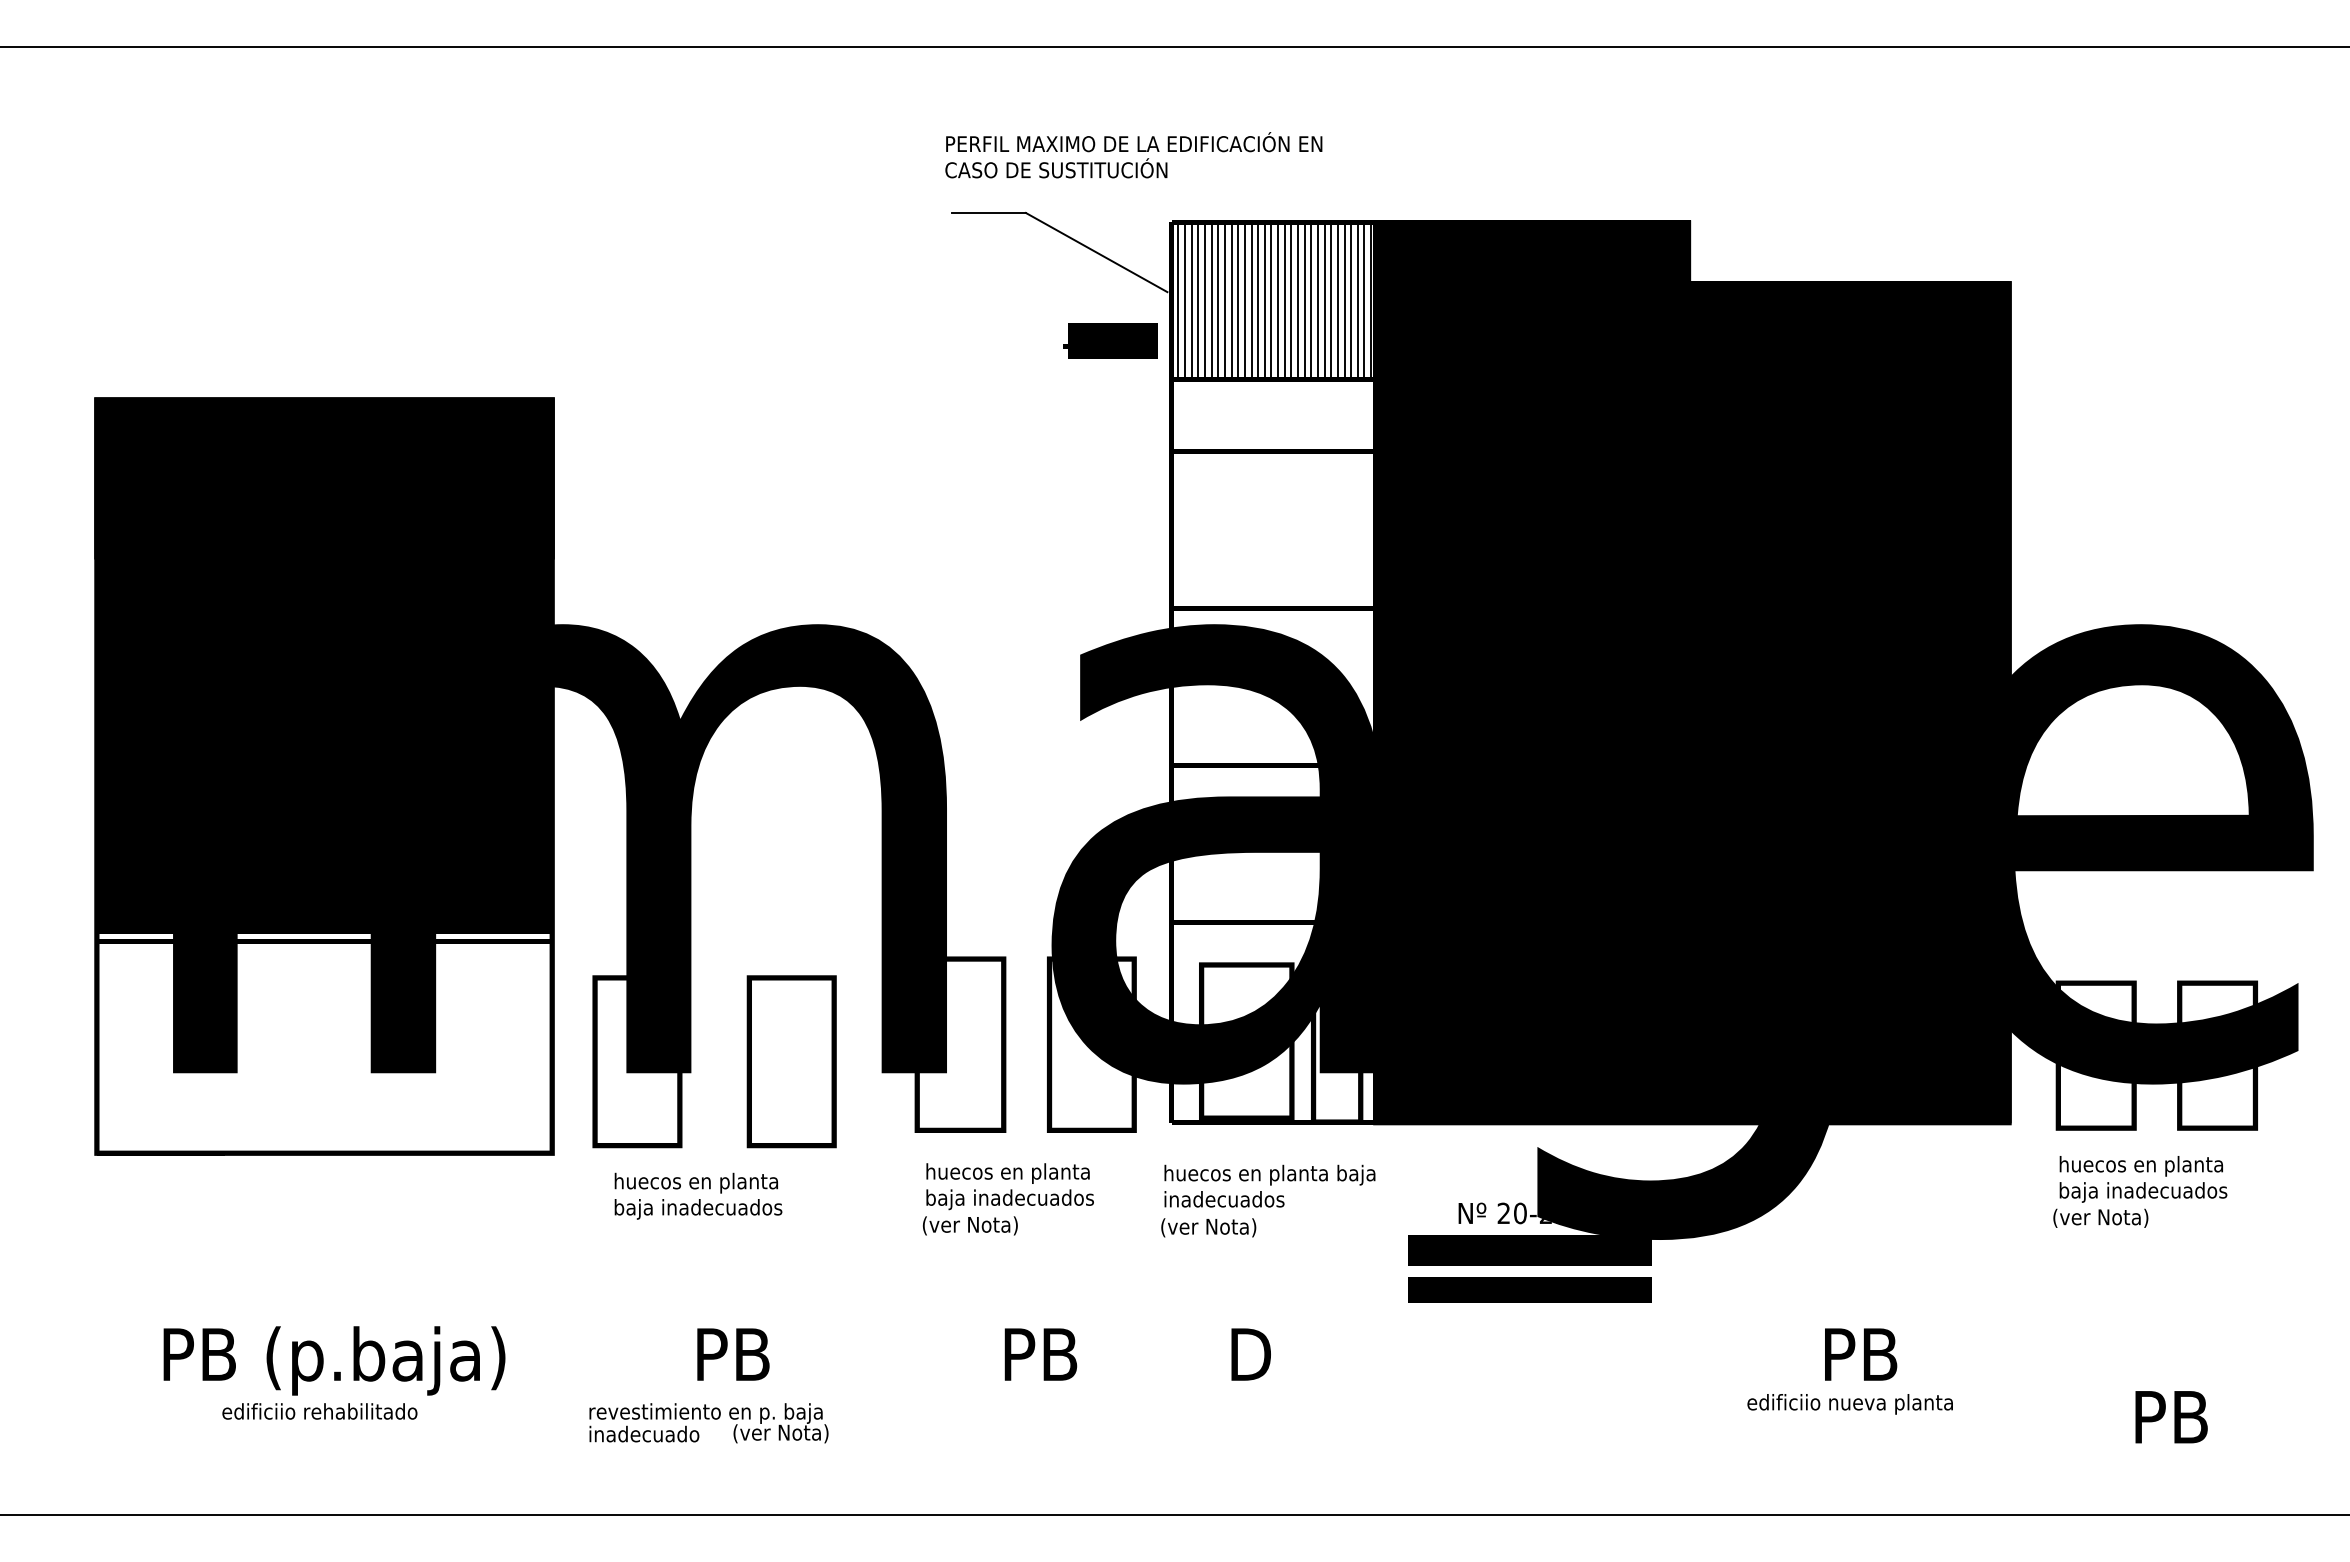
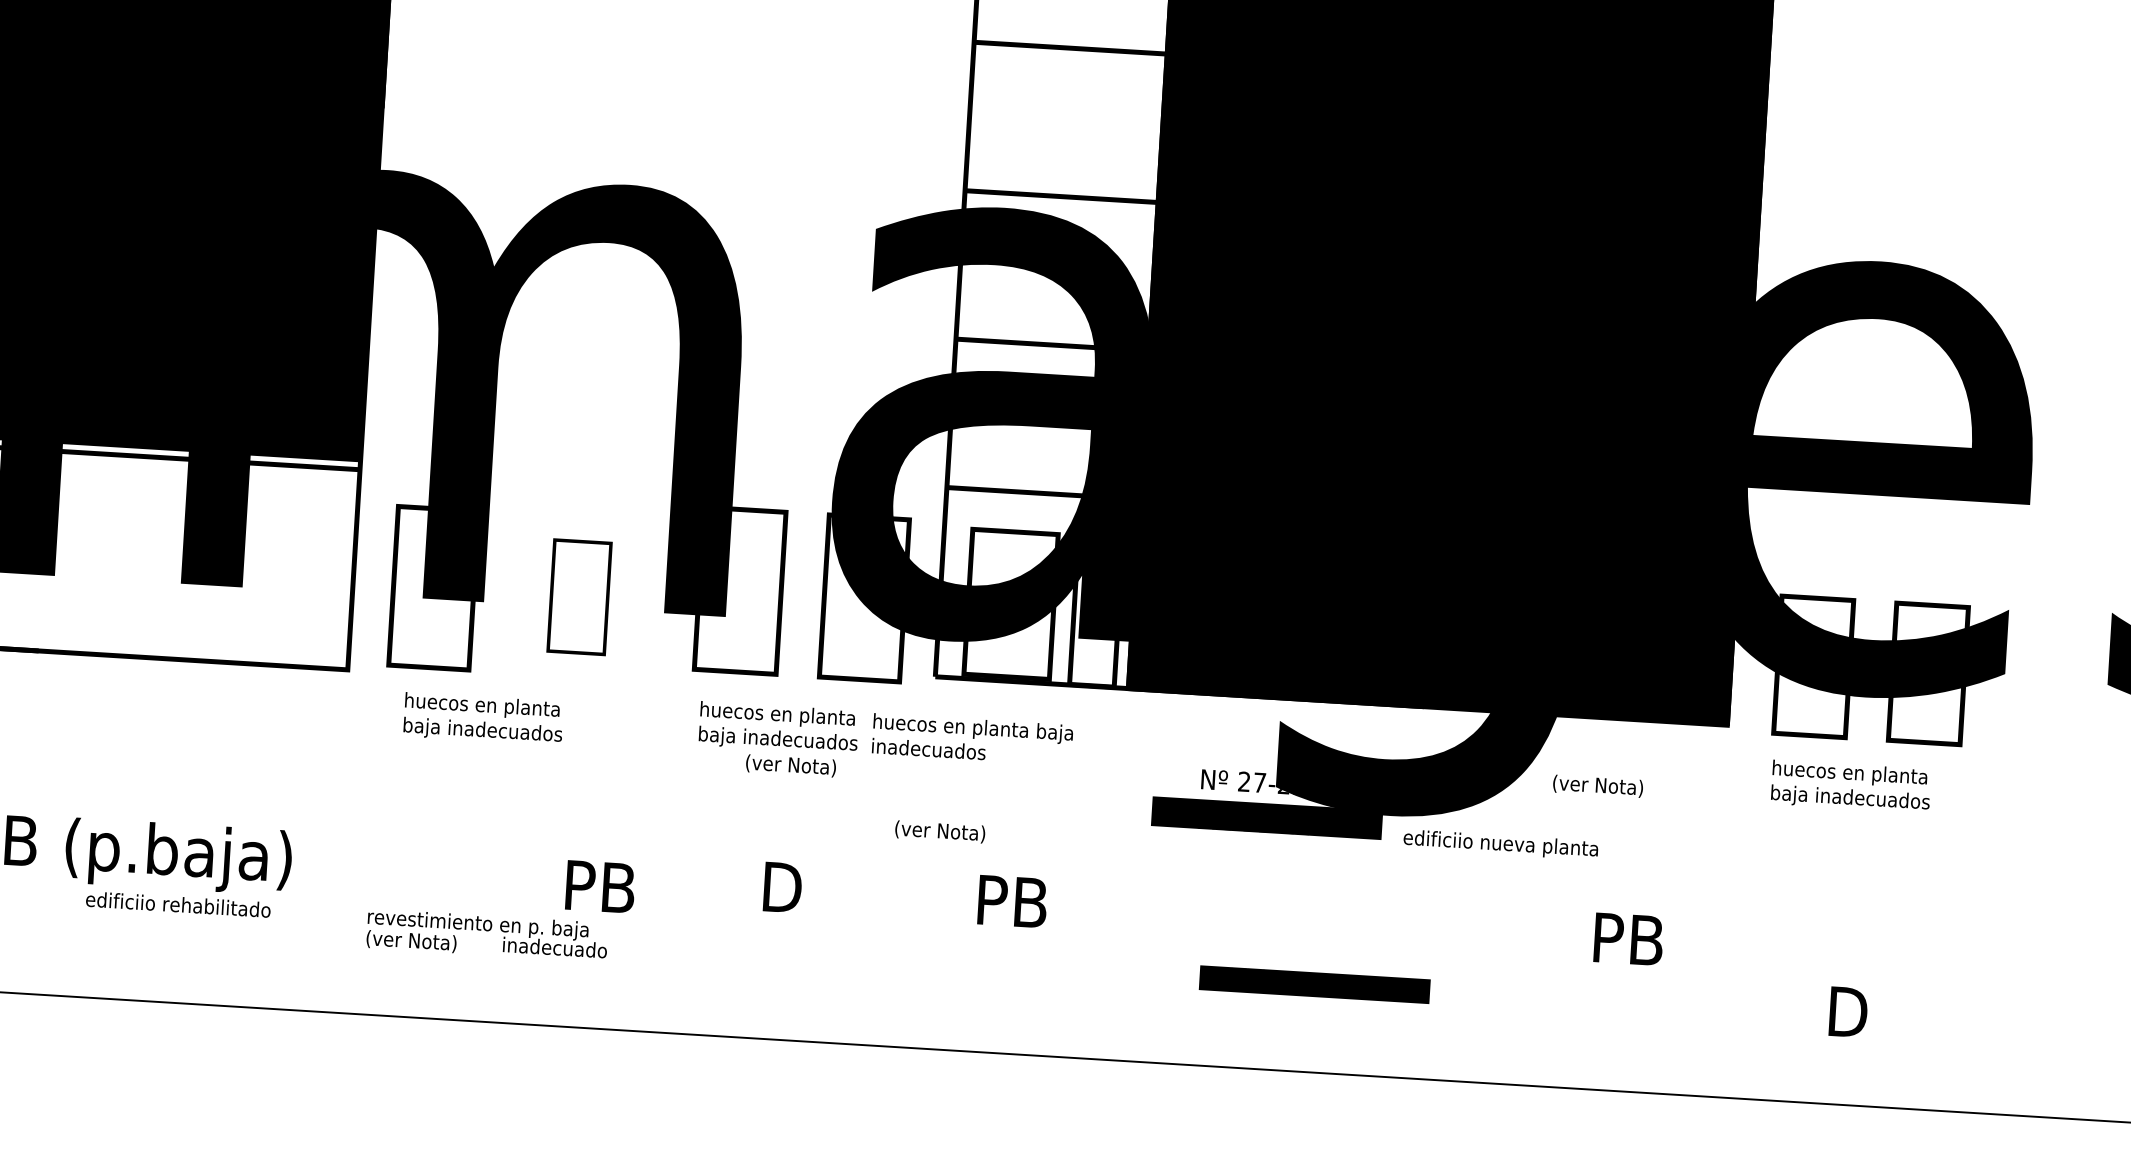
part: (791, 1061) -> (579, 596), size x0.7
text: (1269, 1185) -> (972, 738), moved
text: (1520, 1213) -> (1260, 782), 20-22 -> 27-22
text: (2100, 1217) -> (1597, 785), moved
text: (970, 1225) -> (791, 765), moved
text: (1208, 1227) -> (940, 831), moved
text: (1529, 1289) -> (1314, 984), moved
text: (733, 1354) -> (600, 886), moved
text: (1044, 1354) -> (801, 888), PB -> D
text: (1270, 1354) -> (1015, 901), D -> PB
text: (1861, 1354) -> (1629, 939), moved
text: (1849, 1404) -> (1500, 845), moved
text: (319, 1411) -> (178, 904), moved
text: (2174, 1417) -> (1866, 1013), PB -> D
text: (788, 1433) -> (555, 948), (ver Nota) -> inadecuado
text: (644, 1434) -> (418, 941), inadecuado -> (ver Nota)

